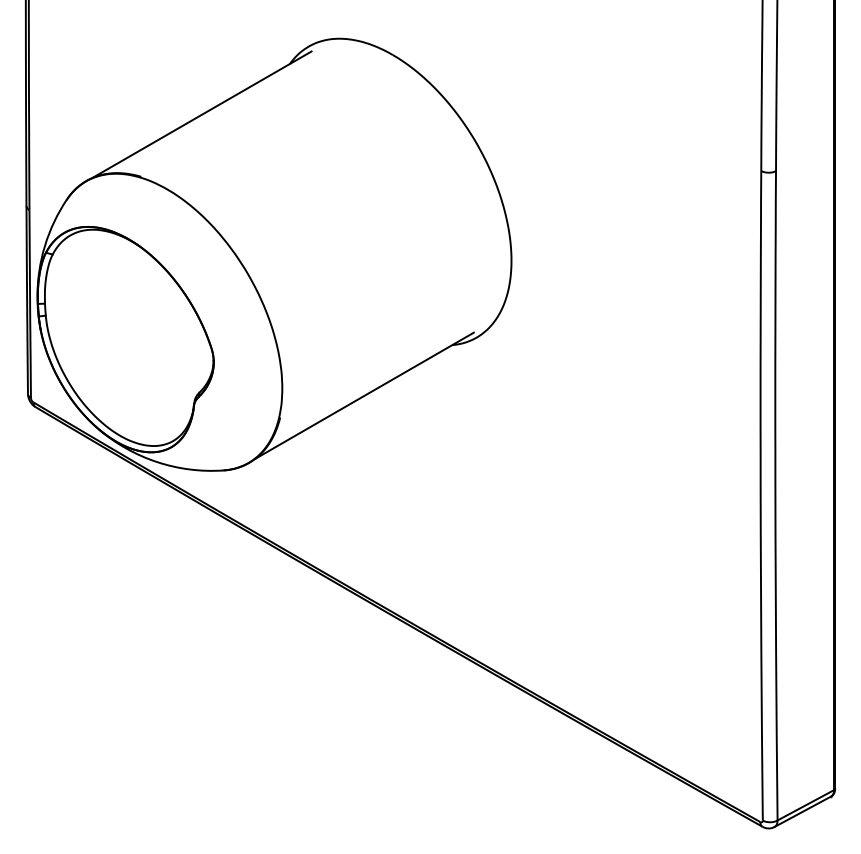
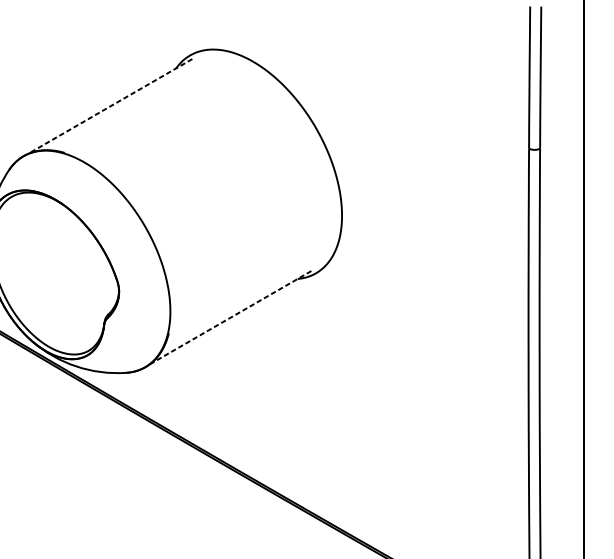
line: (201, 114) -> (109, 106), solid -> dashed
line: (364, 395) -> (231, 316), solid -> dashed

